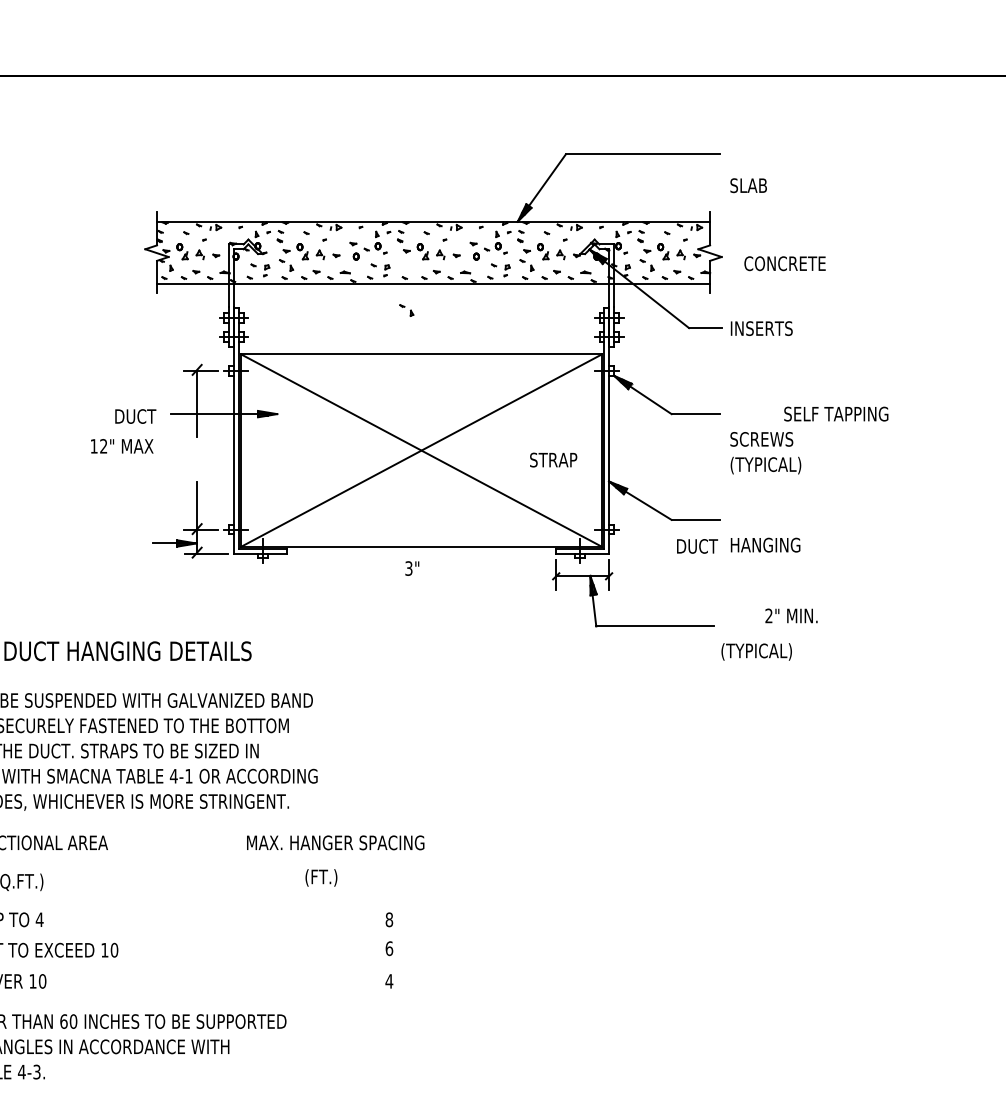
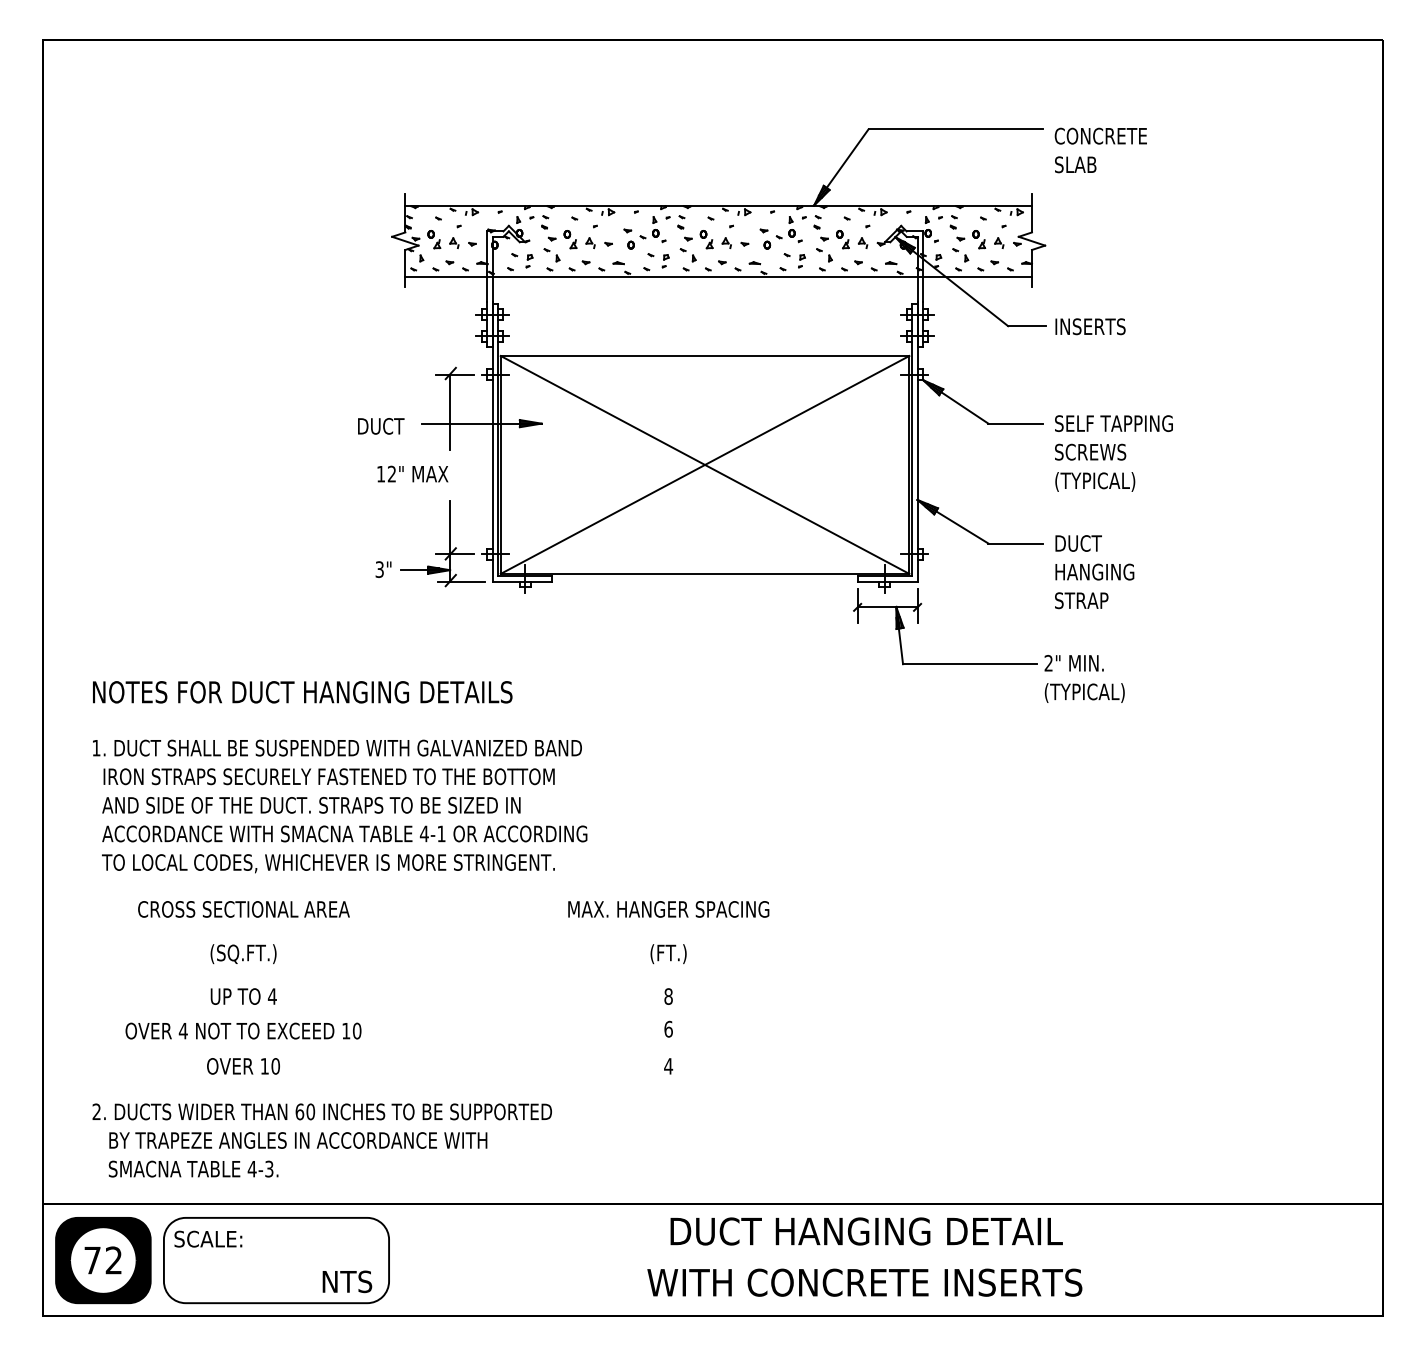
text: (784, 263) -> (1100, 135), moved
part: (406, 310) -> (687, 255), moved
text: (835, 414) -> (1113, 423), moved
text: (121, 445) -> (412, 473), moved
text: (553, 459) -> (1081, 600), moved
text: (697, 546) -> (1078, 543), moved
text: (412, 568) -> (383, 569), moved
text: (790, 616) -> (1073, 663), moved
text: (335, 842) -> (668, 909), moved
text: (321, 878) -> (668, 954), moved

